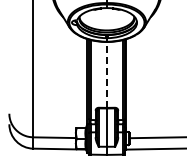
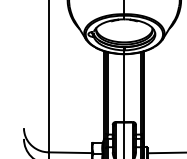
line: (106, 75) -> (123, 88), dashed -> solid

